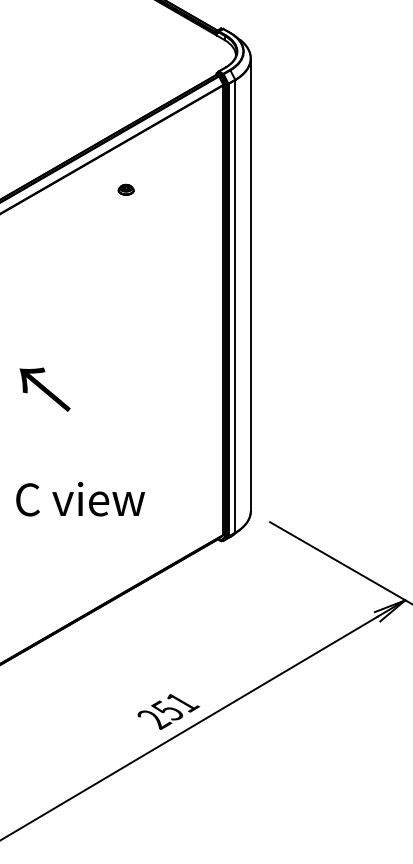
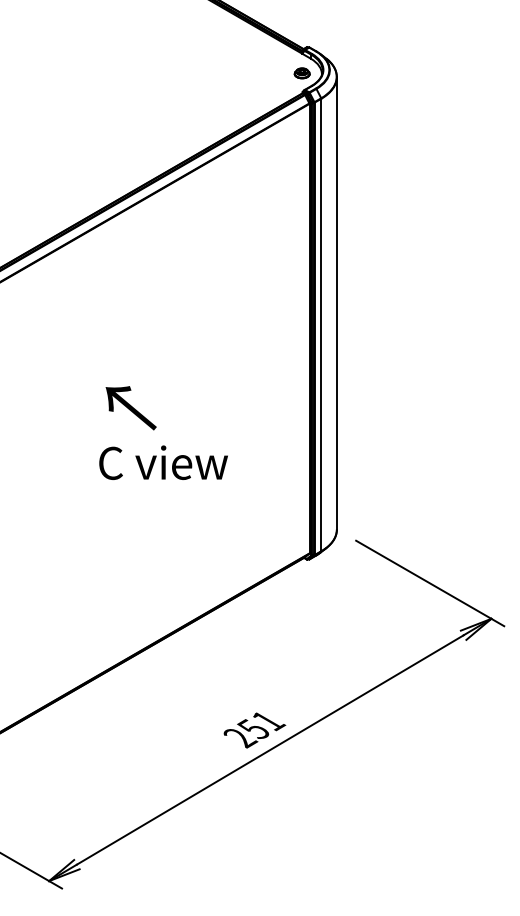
part: (125, 189) -> (301, 73), moved
text: (80, 498) -> (163, 462), moved

